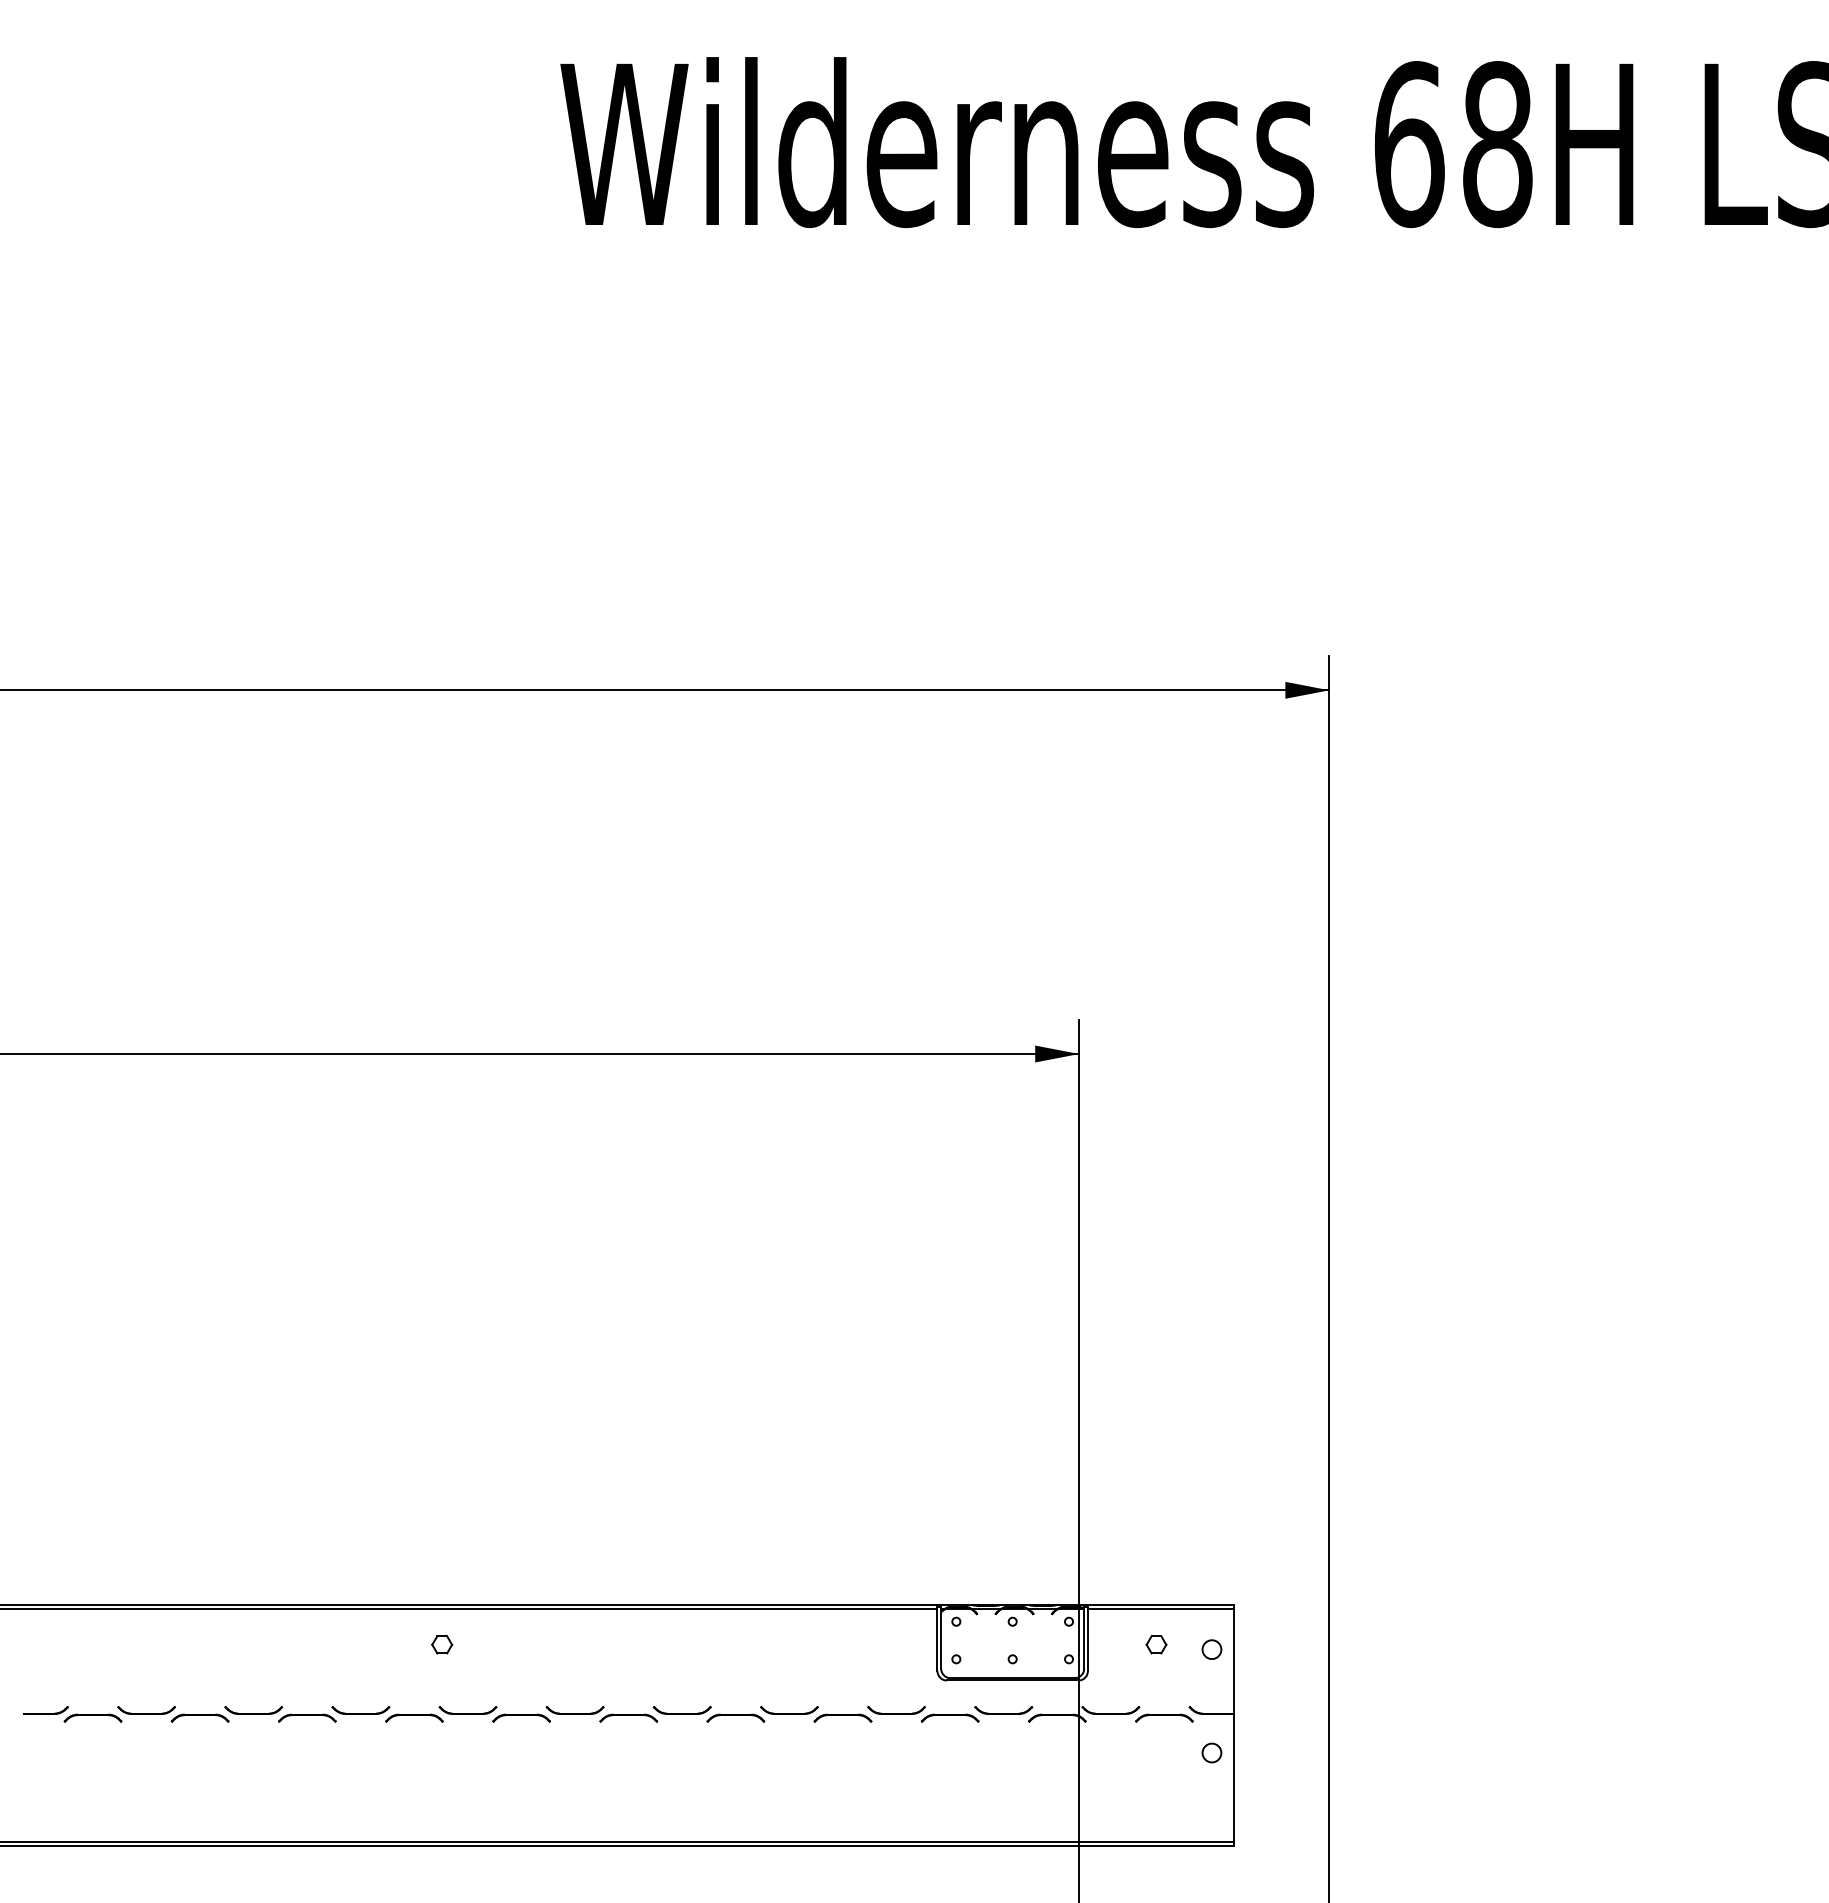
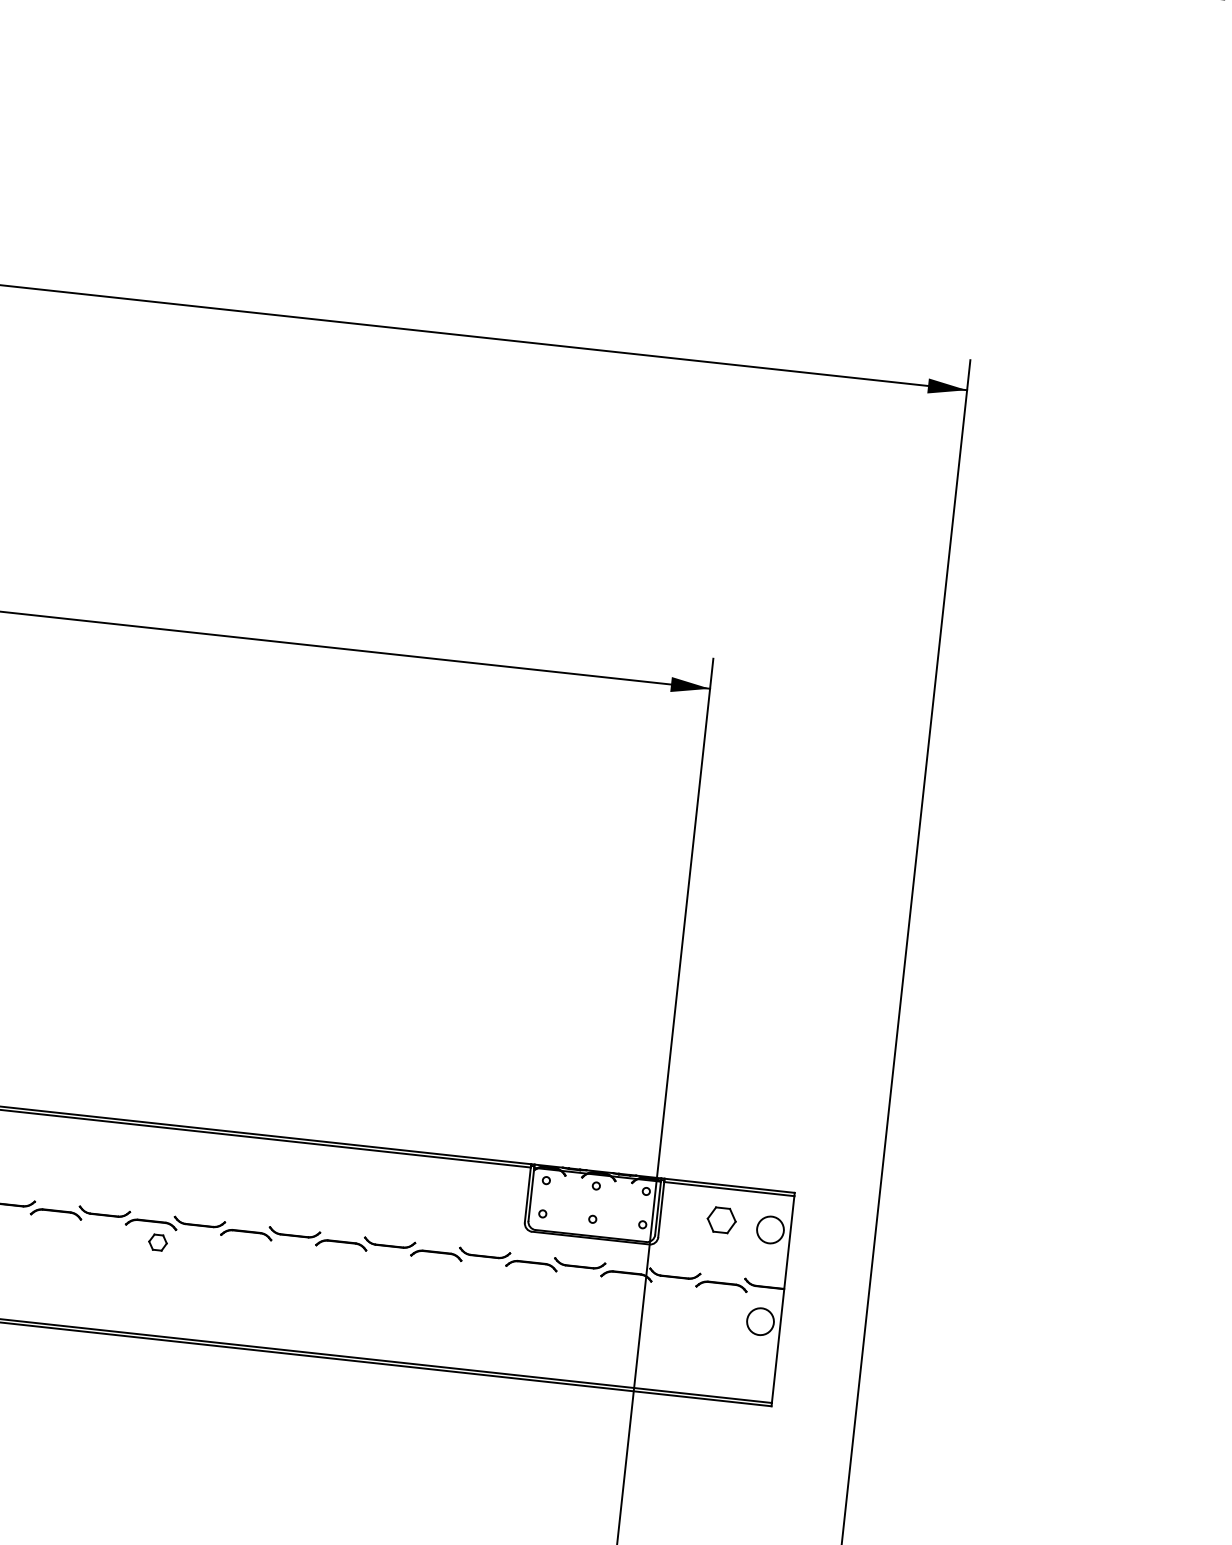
part: (442, 1644) -> (158, 1242), moved
part: (1156, 1644) -> (721, 1220), size x1.6
circle: (1211, 1649) -> (770, 1229), size x1.6
circle: (1211, 1752) -> (760, 1321), size x1.6

